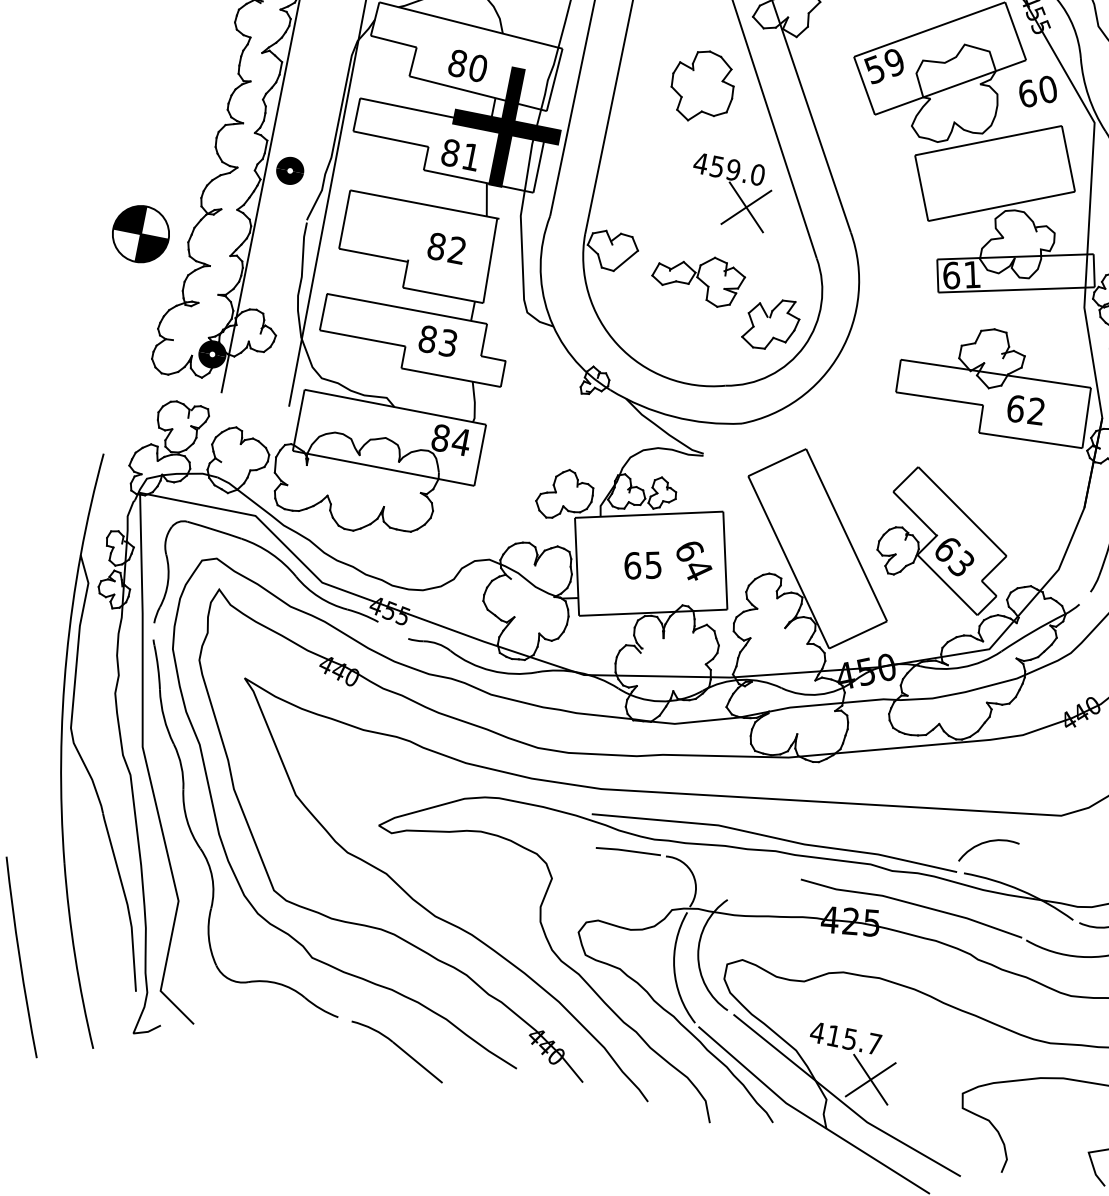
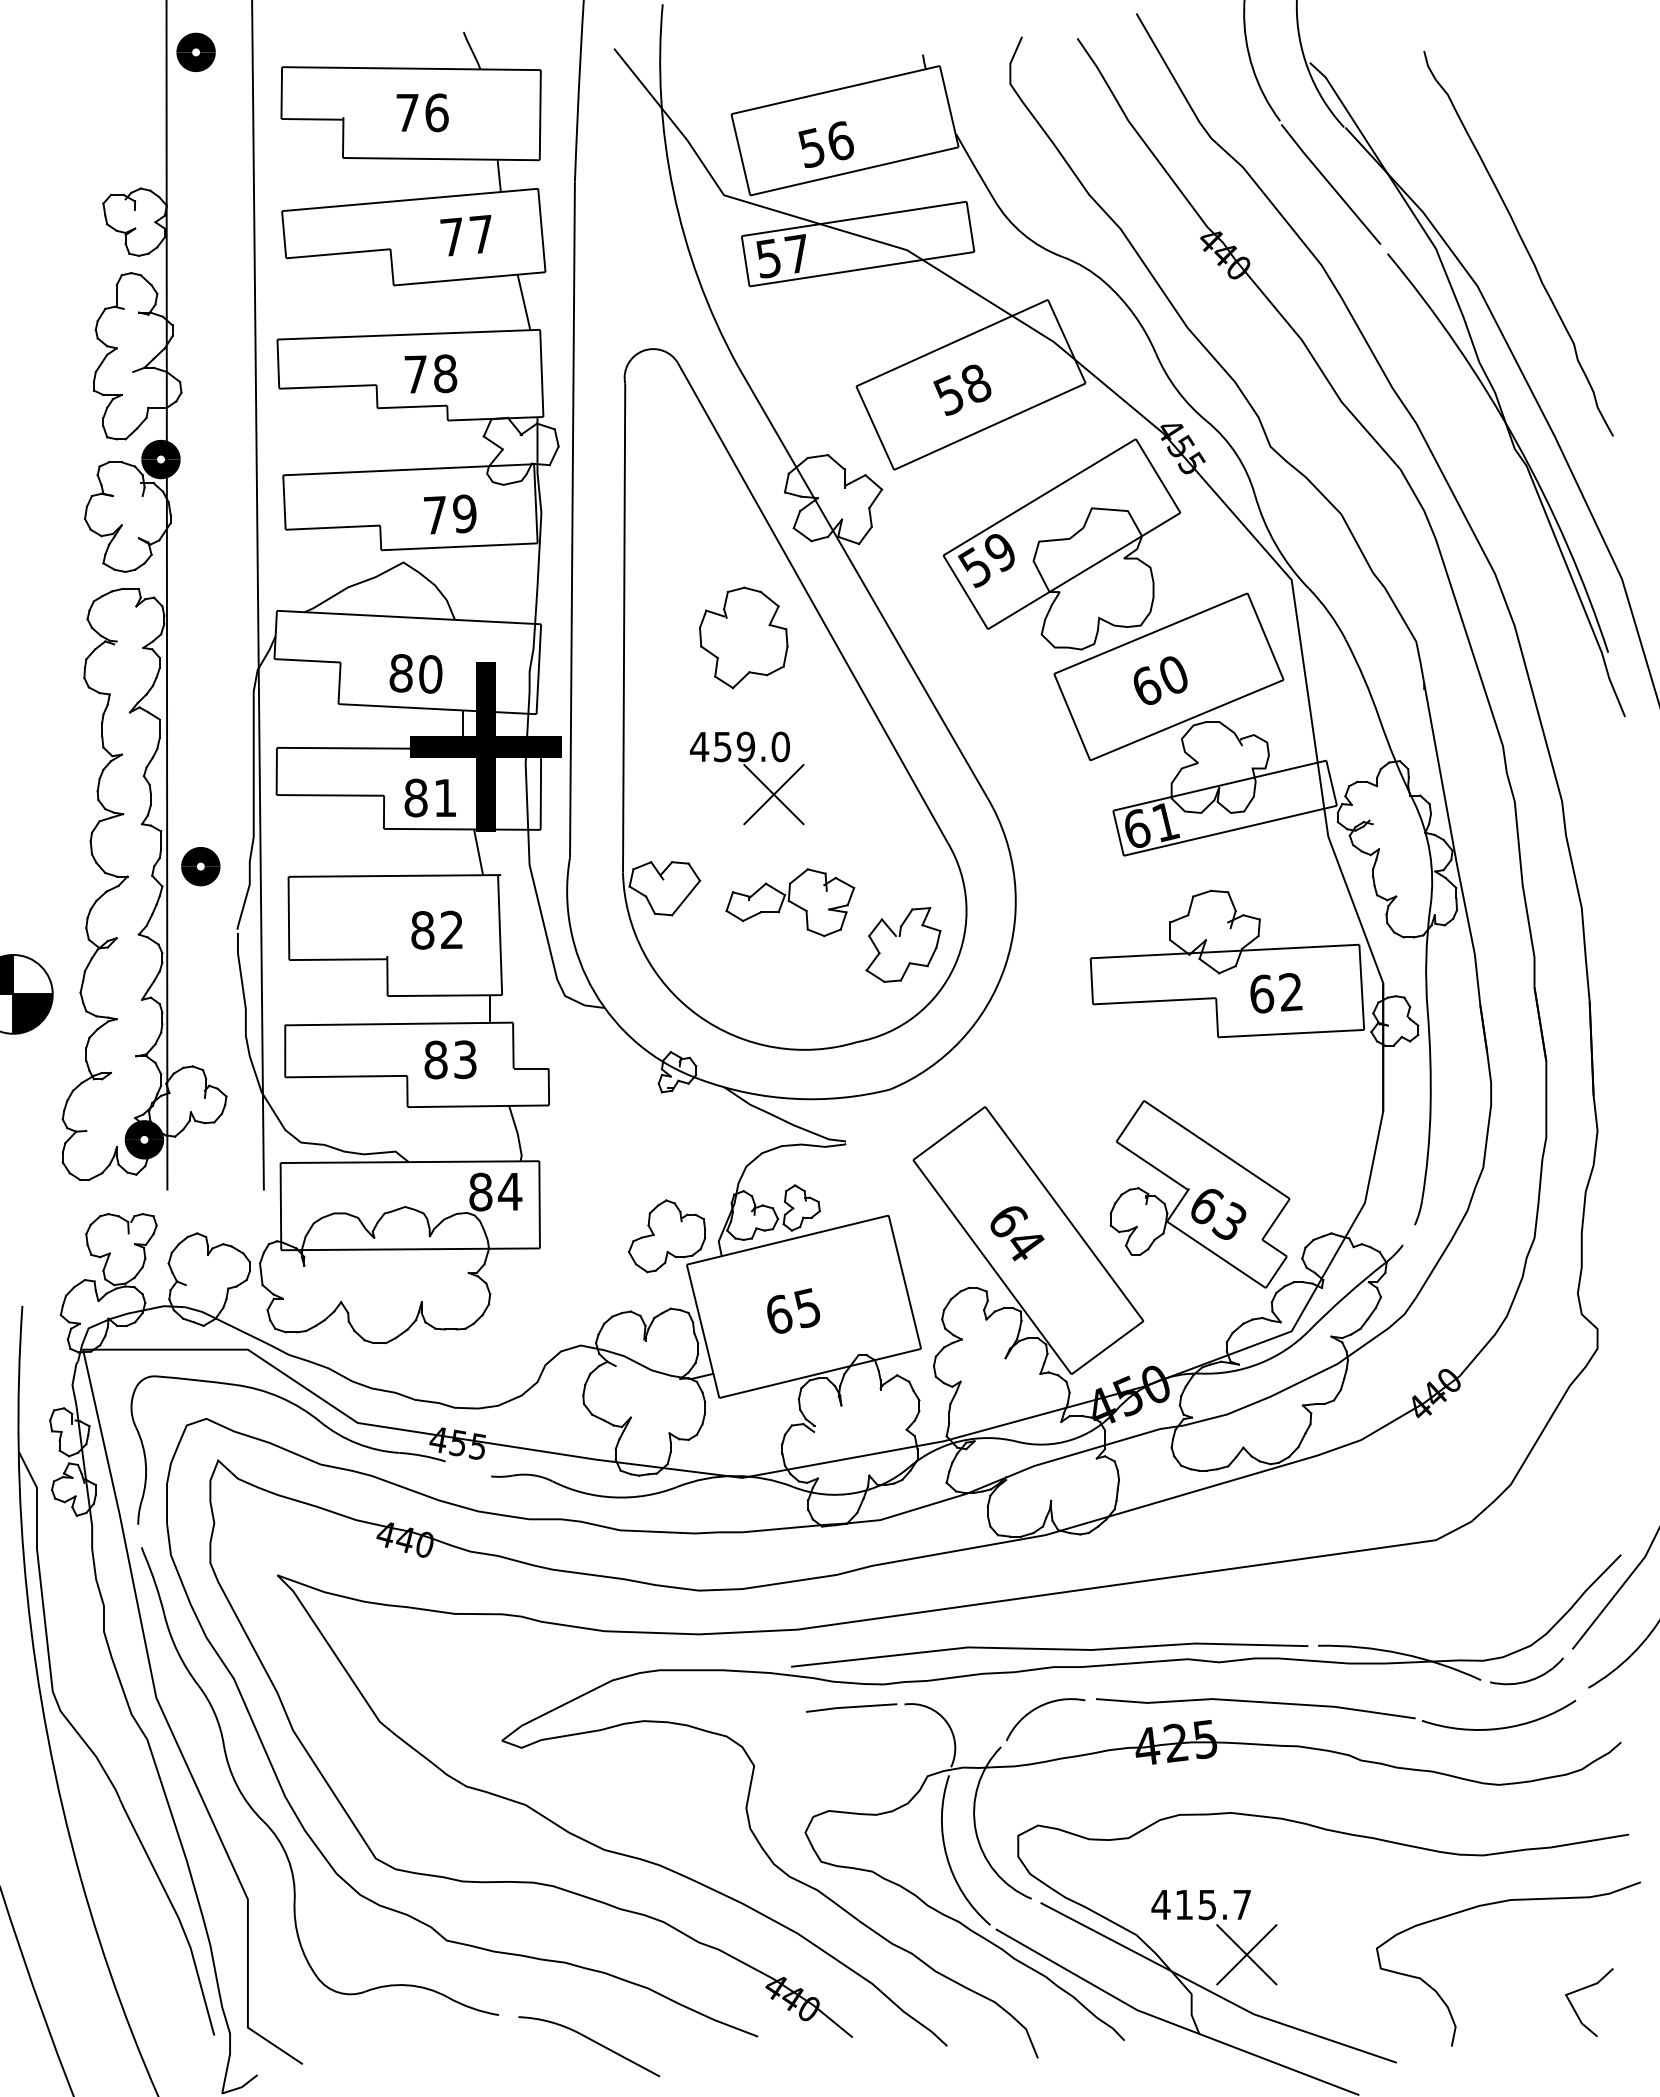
text: (1038, 91) -> (1160, 680), moved
part: (733, 189) -> (751, 773), moved
text: (694, 561) -> (1017, 1233), moved
arc: (987, 842) -> (1040, 1707), moved

